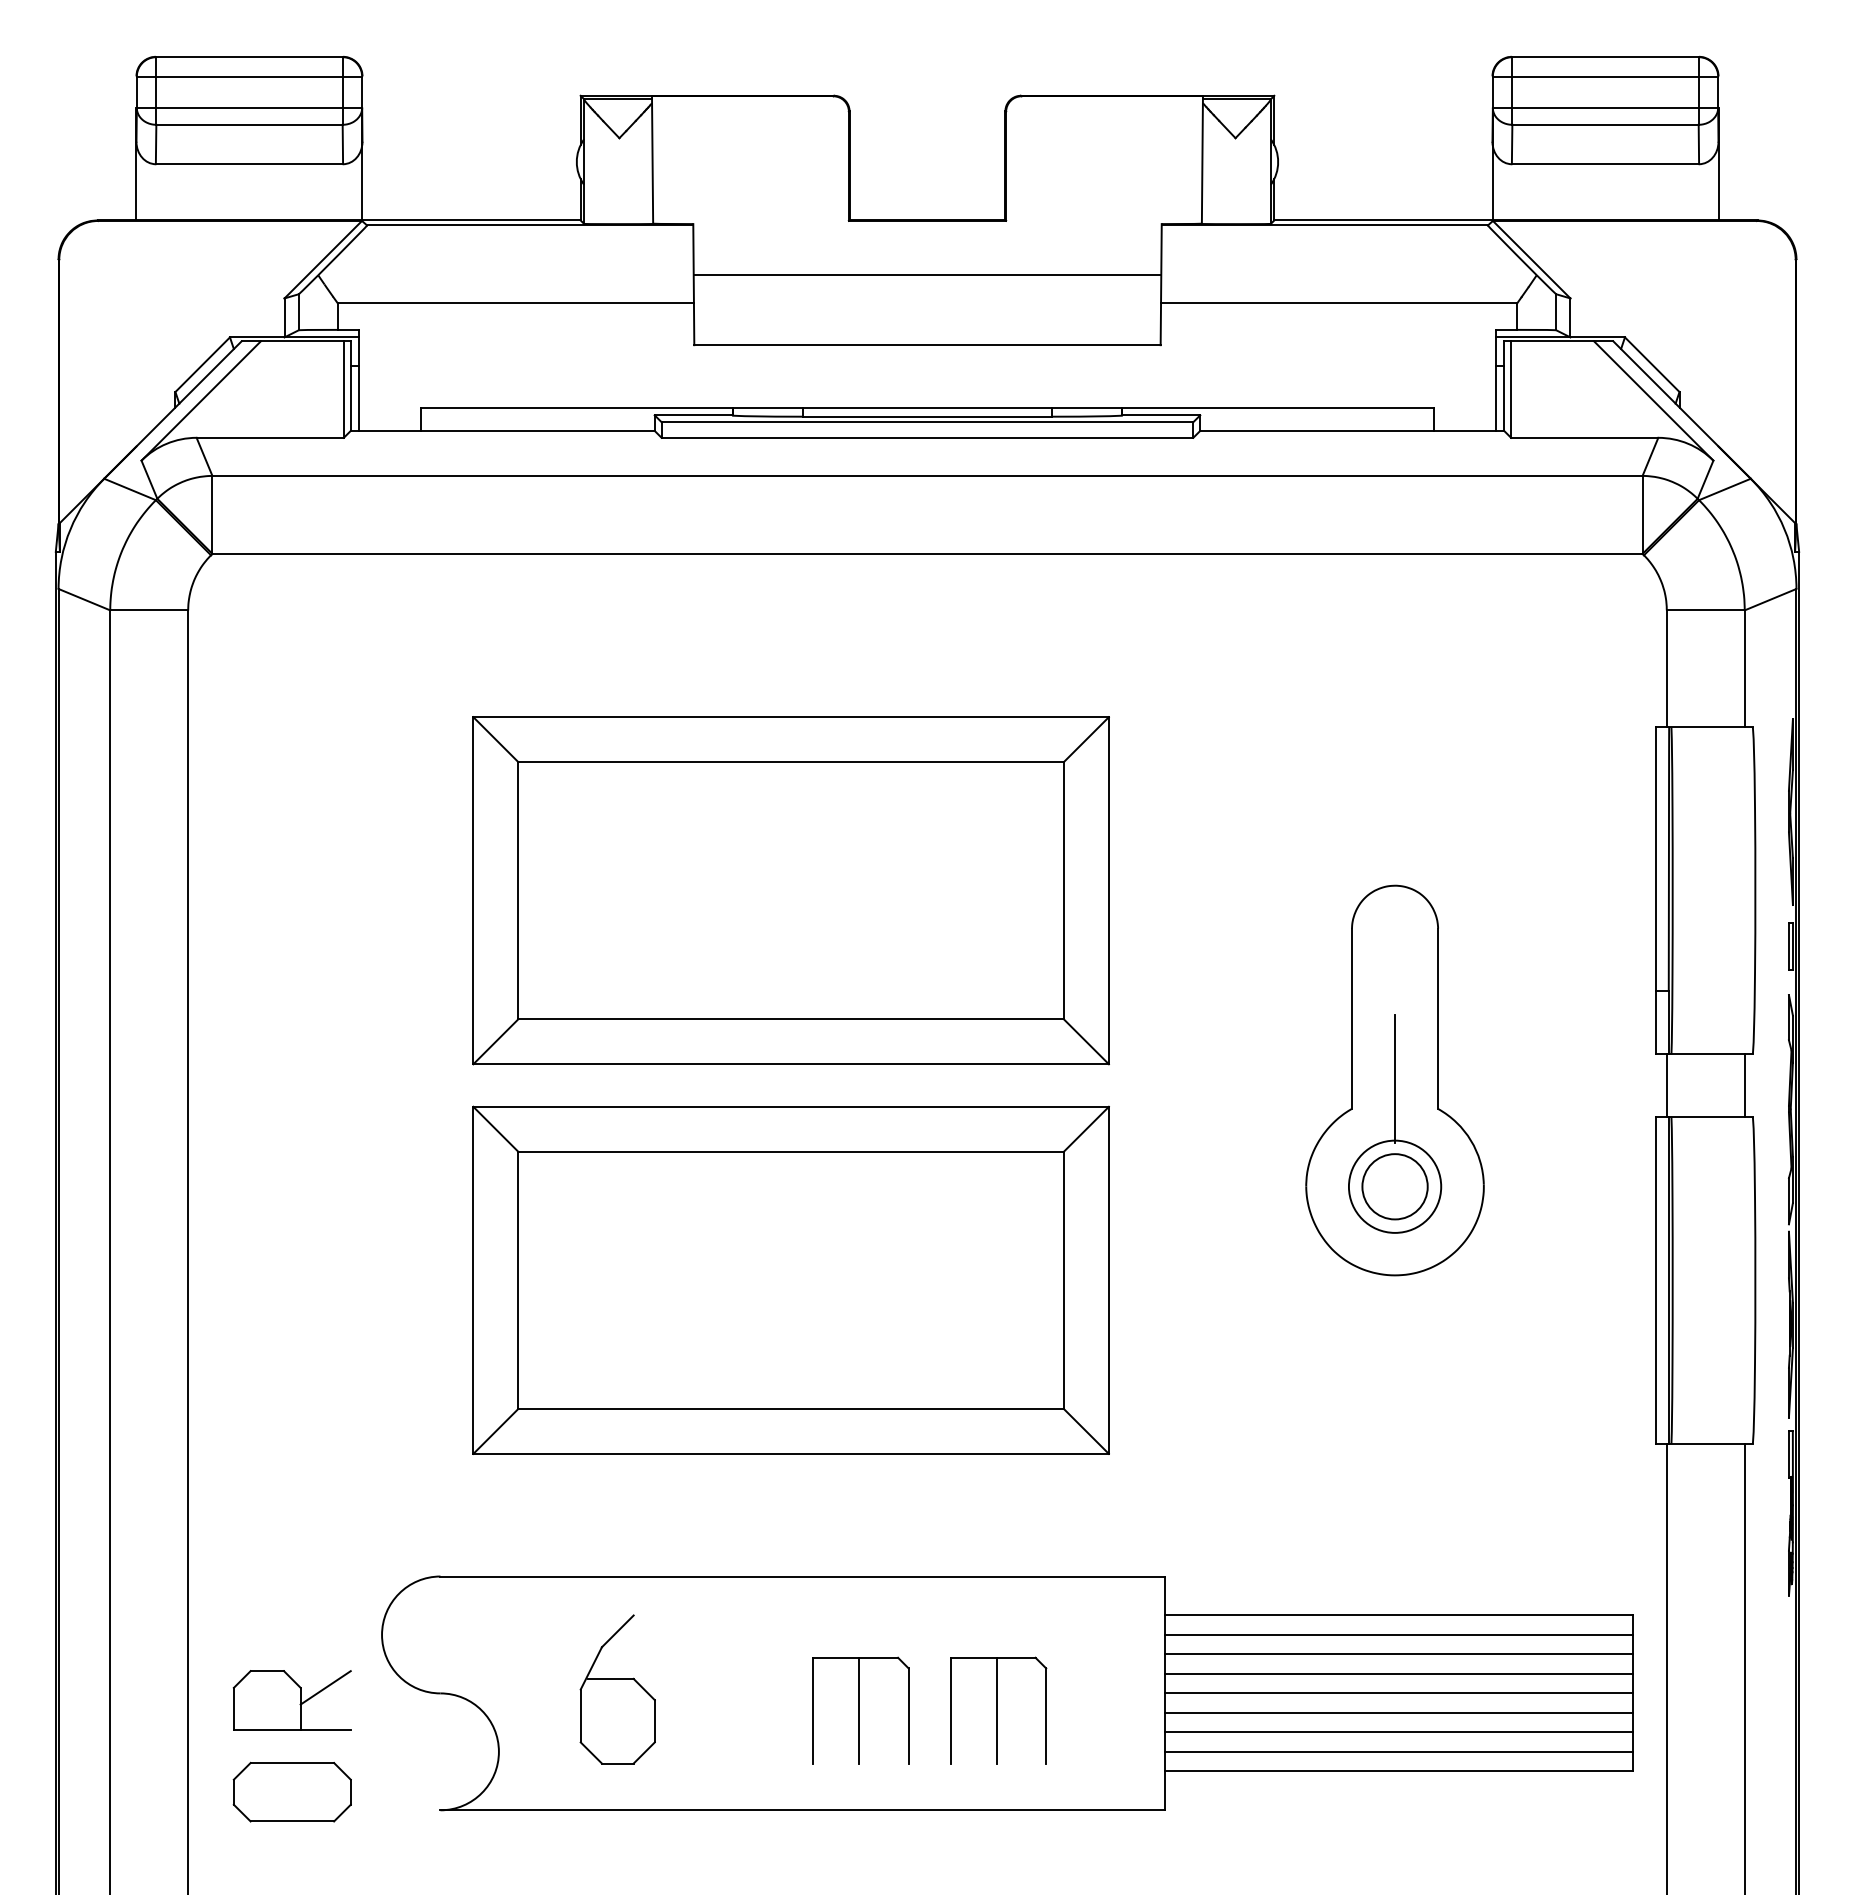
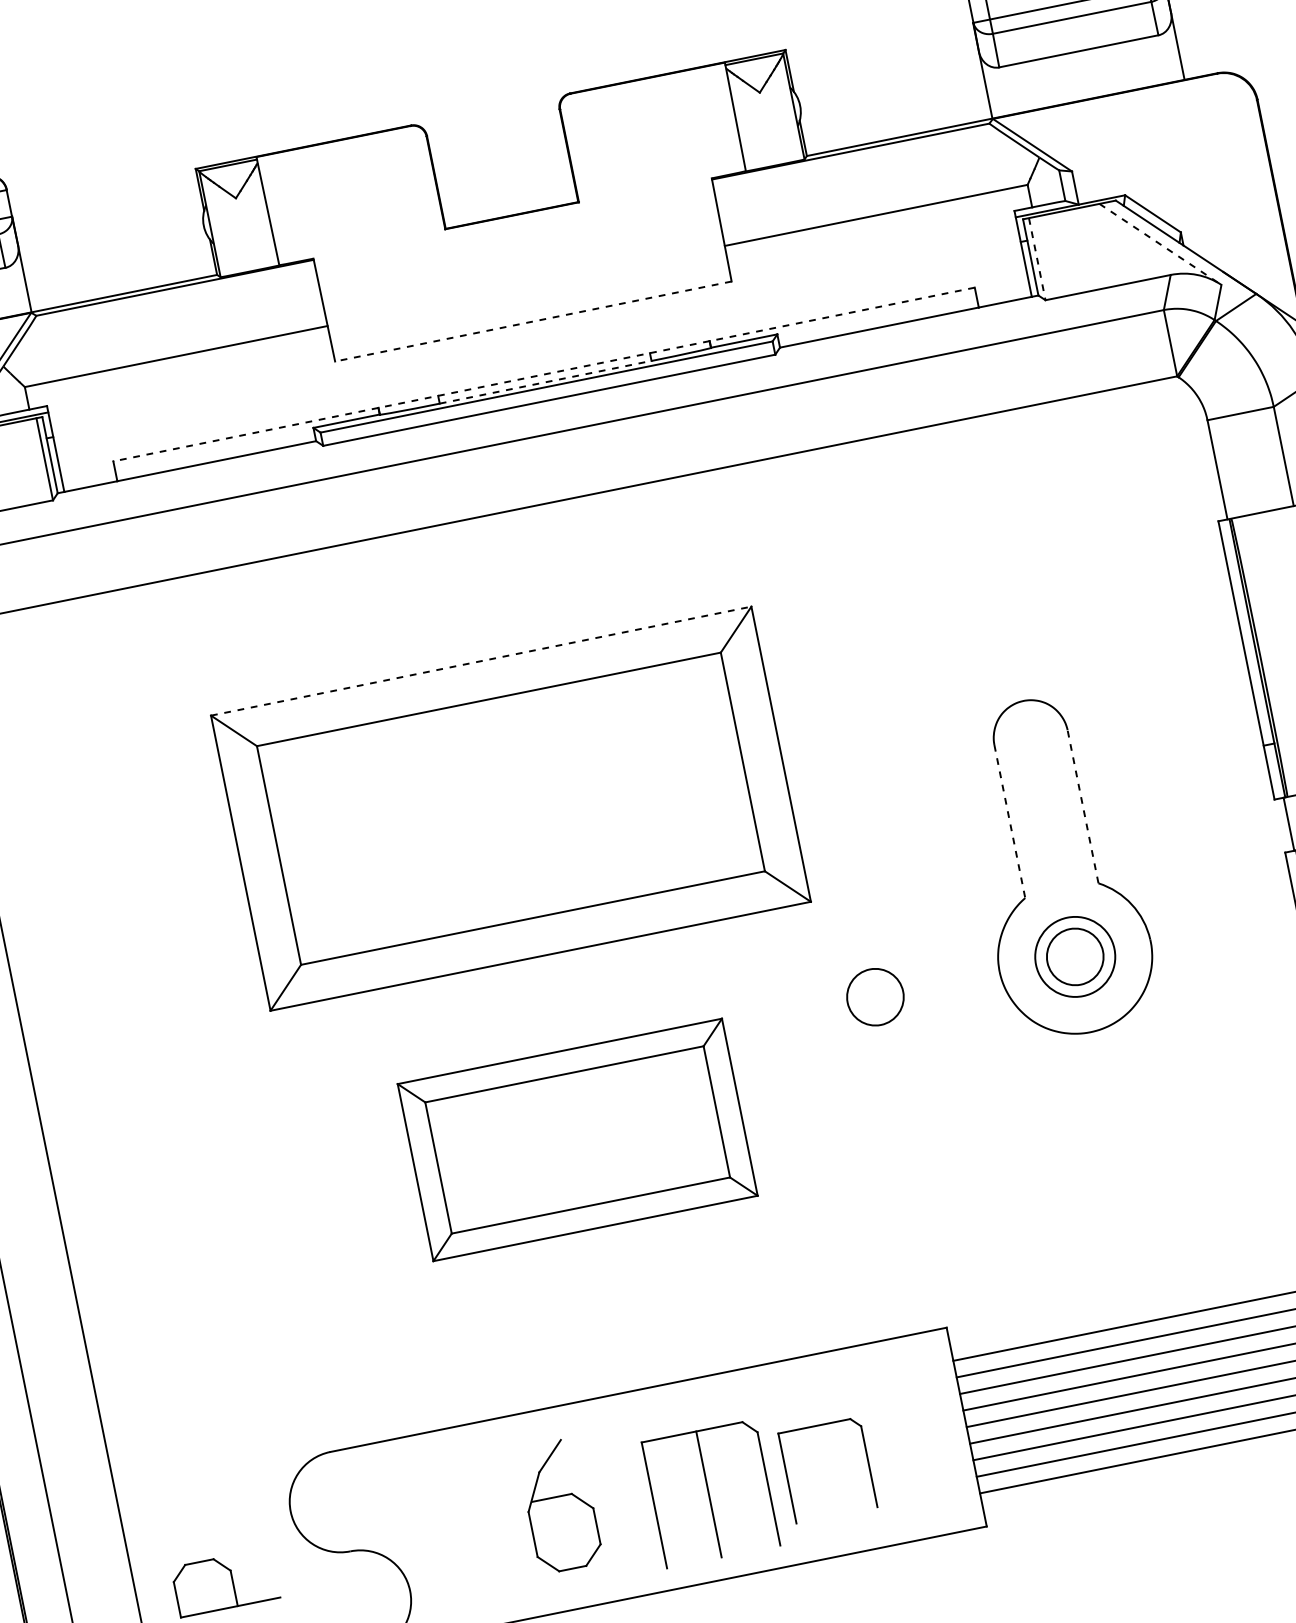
line: (927, 275) -> (521, 262), removed
line: (926, 345) -> (532, 321), solid -> dashed
line: (1511, 390) -> (1037, 259), solid -> dashed
line: (1654, 401) -> (1161, 244), solid -> dashed
line: (927, 407) -> (544, 374), solid -> dashed
line: (927, 416) -> (545, 382), solid -> dashed
line: (791, 717) -> (481, 661), solid -> dashed
line: (1438, 1018) -> (1083, 806), solid -> dashed
line: (1351, 1019) -> (1009, 822), solid -> dashed
line: (1394, 1078) -> (1056, 864), removed
circle: (1159, 1186) -> (874, 997), added
part: (790, 1279) -> (577, 1139), size x0.6
line: (325, 1687) -> (251, 1566), removed
part: (617, 1689) -> (559, 1505), moved
part: (860, 1710) -> (710, 1493), size x1.4
line: (996, 1710) -> (826, 1470), removed

